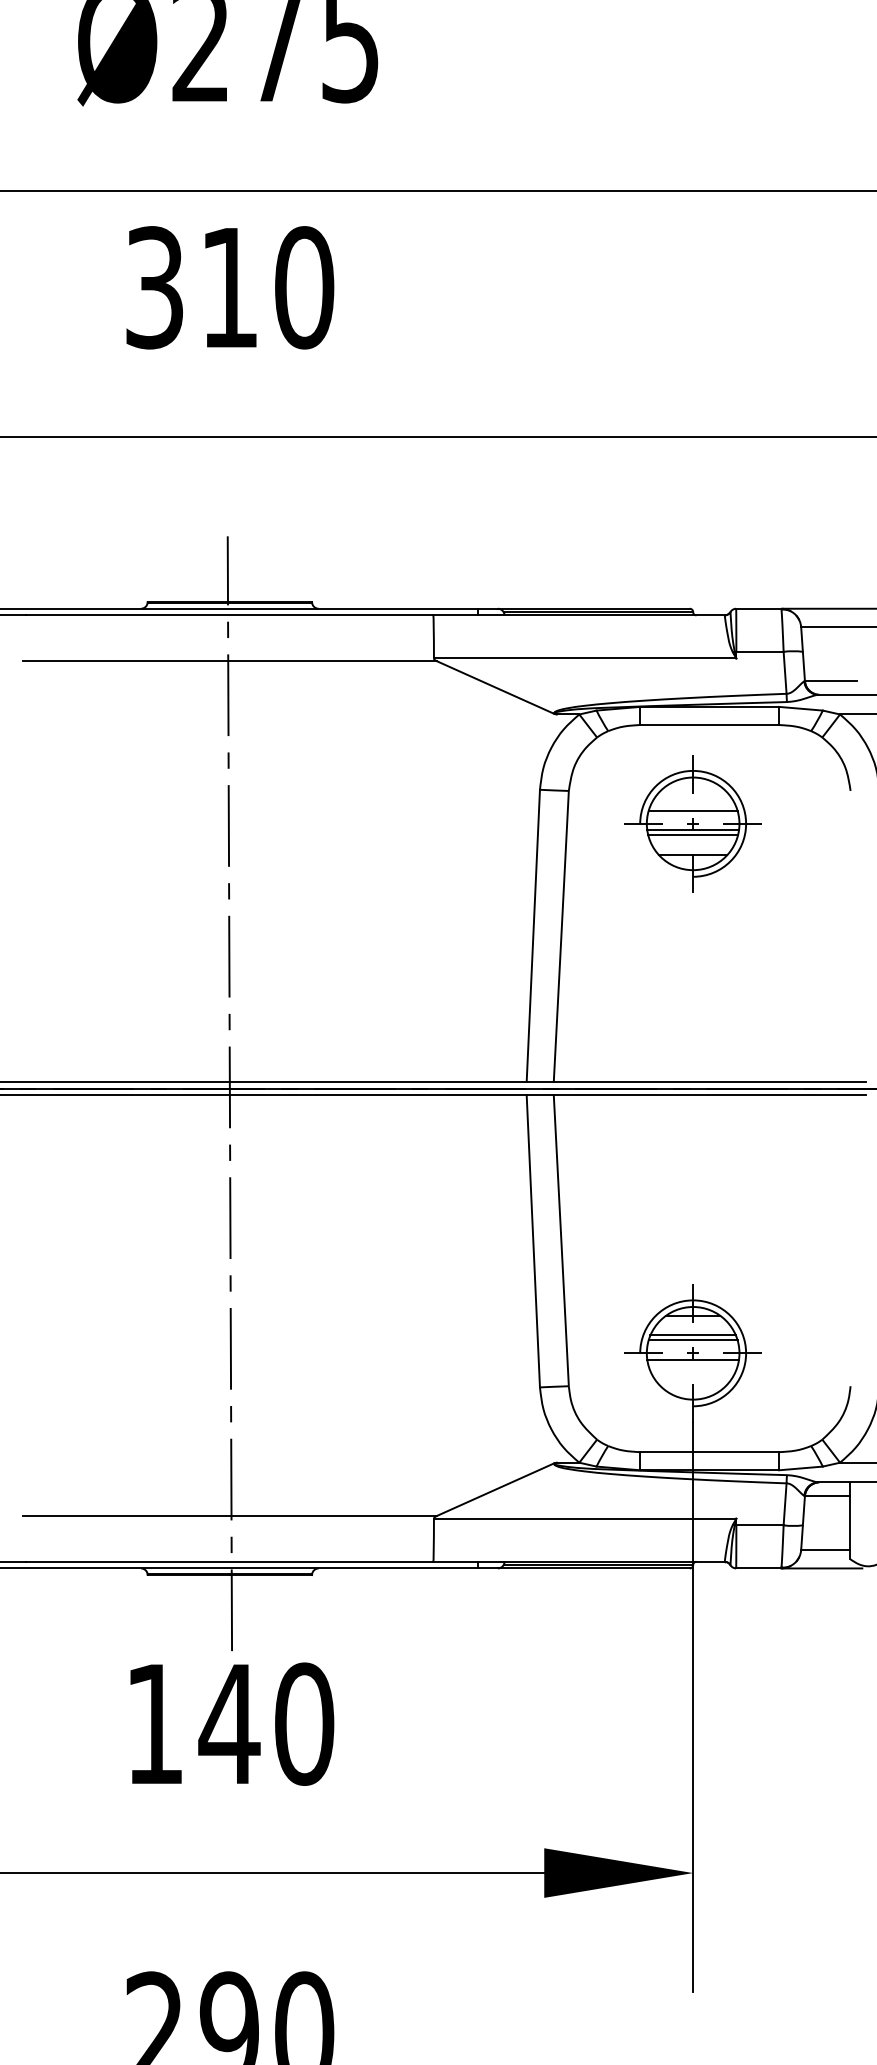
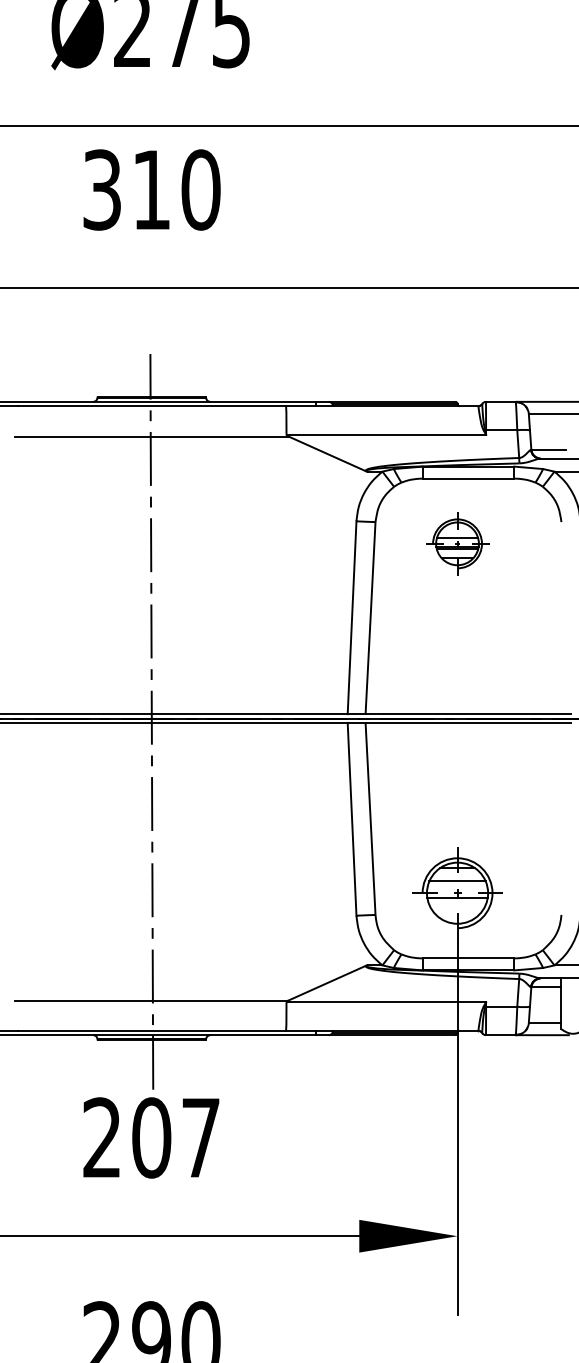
part: (693, 823) -> (457, 543), size x0.7
line: (693, 1340) -> (457, 884), removed
text: (229, 1723) -> (151, 1137), 140 -> 207

